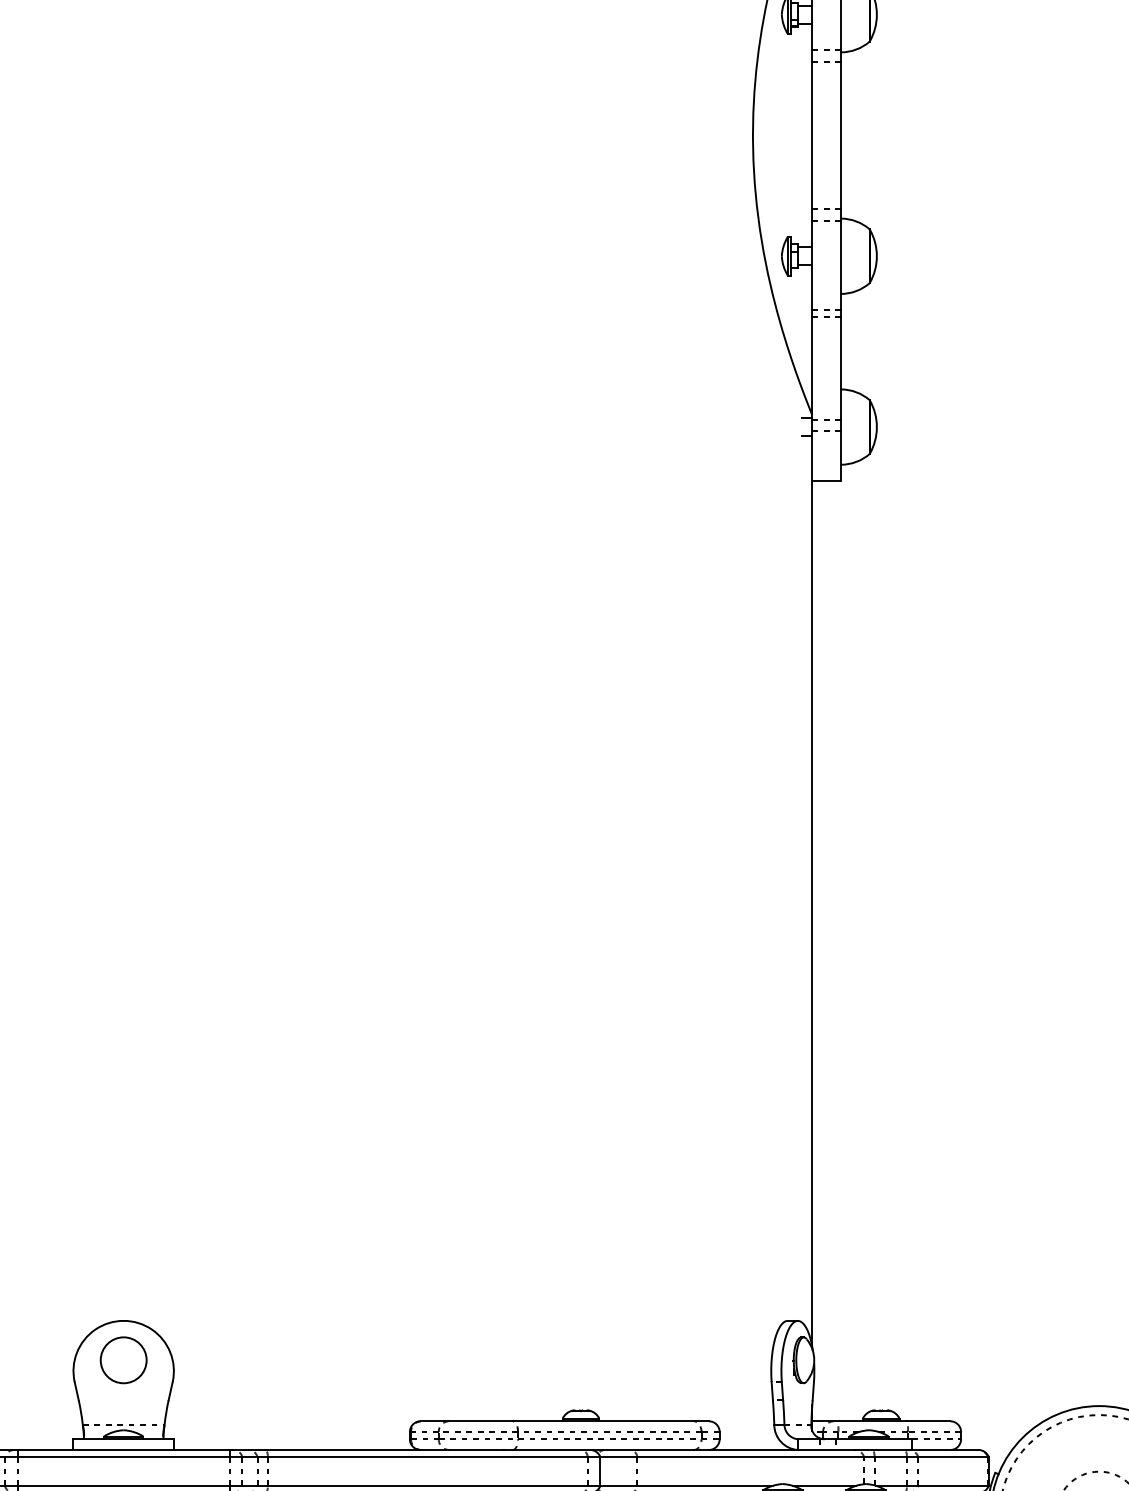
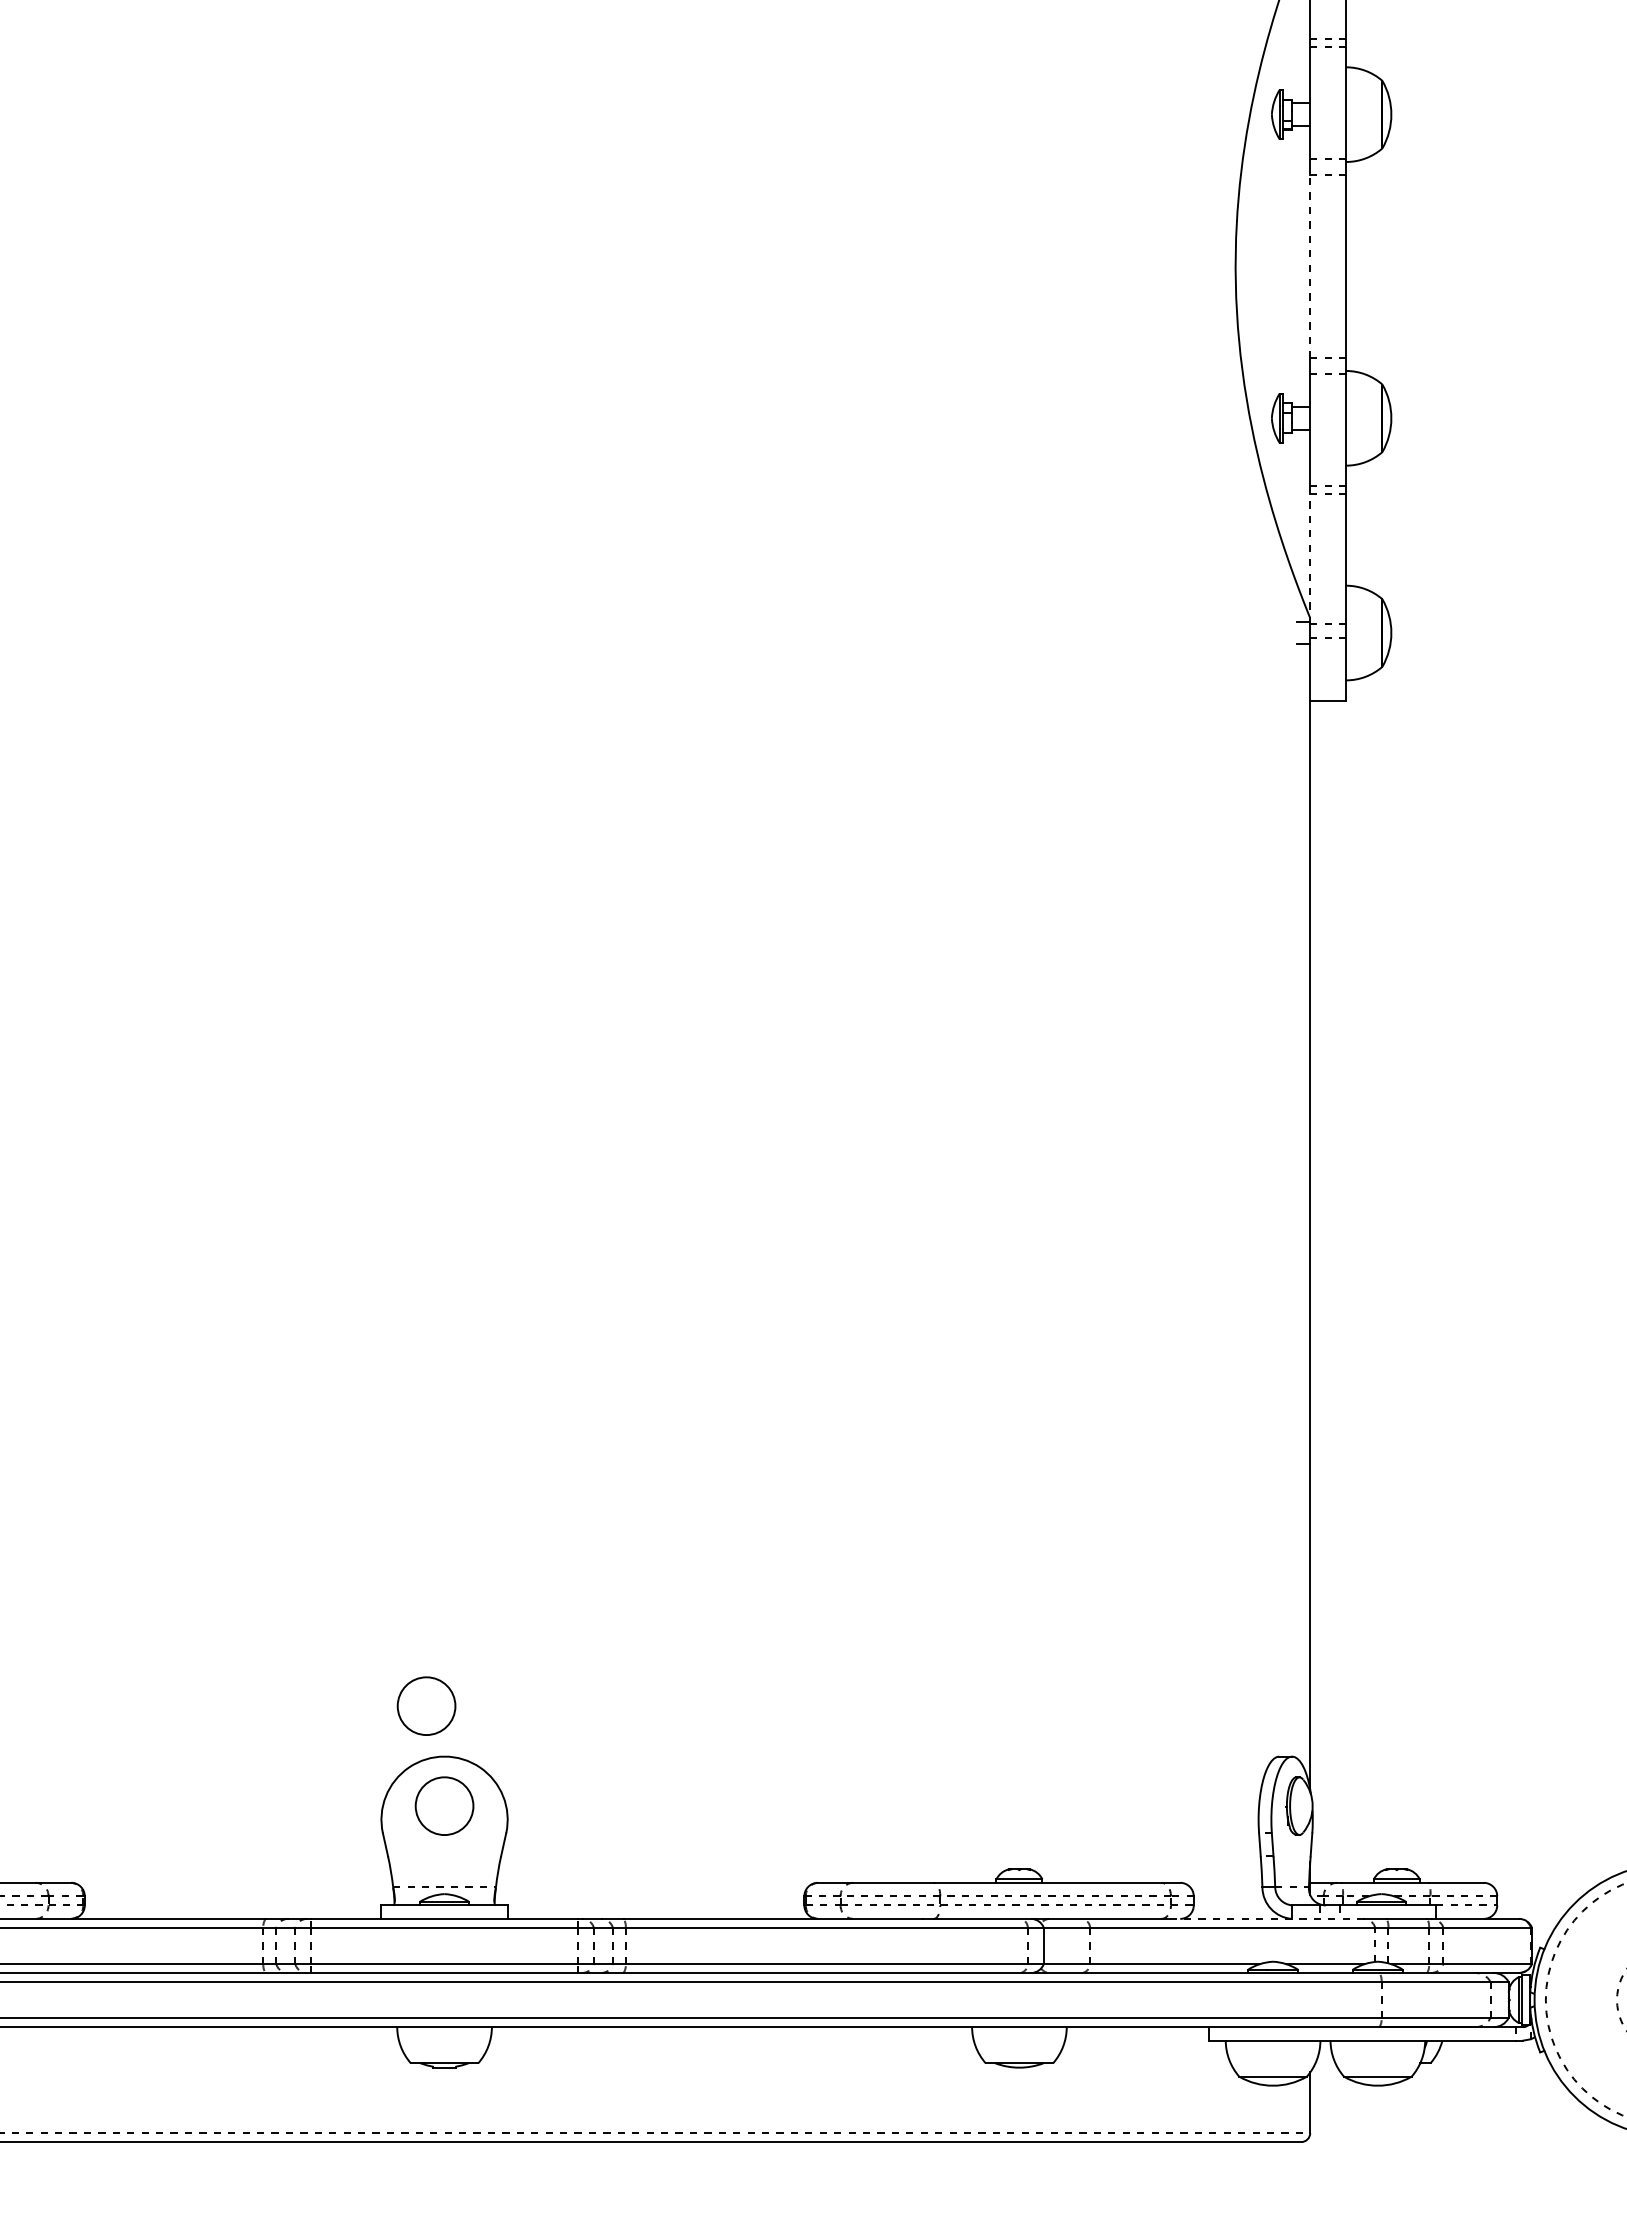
line: (812, 135) -> (1310, 266), solid -> dashed
line: (812, 368) -> (1310, 559), solid -> dashed
circle: (109, 1280) -> (426, 1705), added
line: (778, 1449) -> (1267, 1918), solid -> dashed

